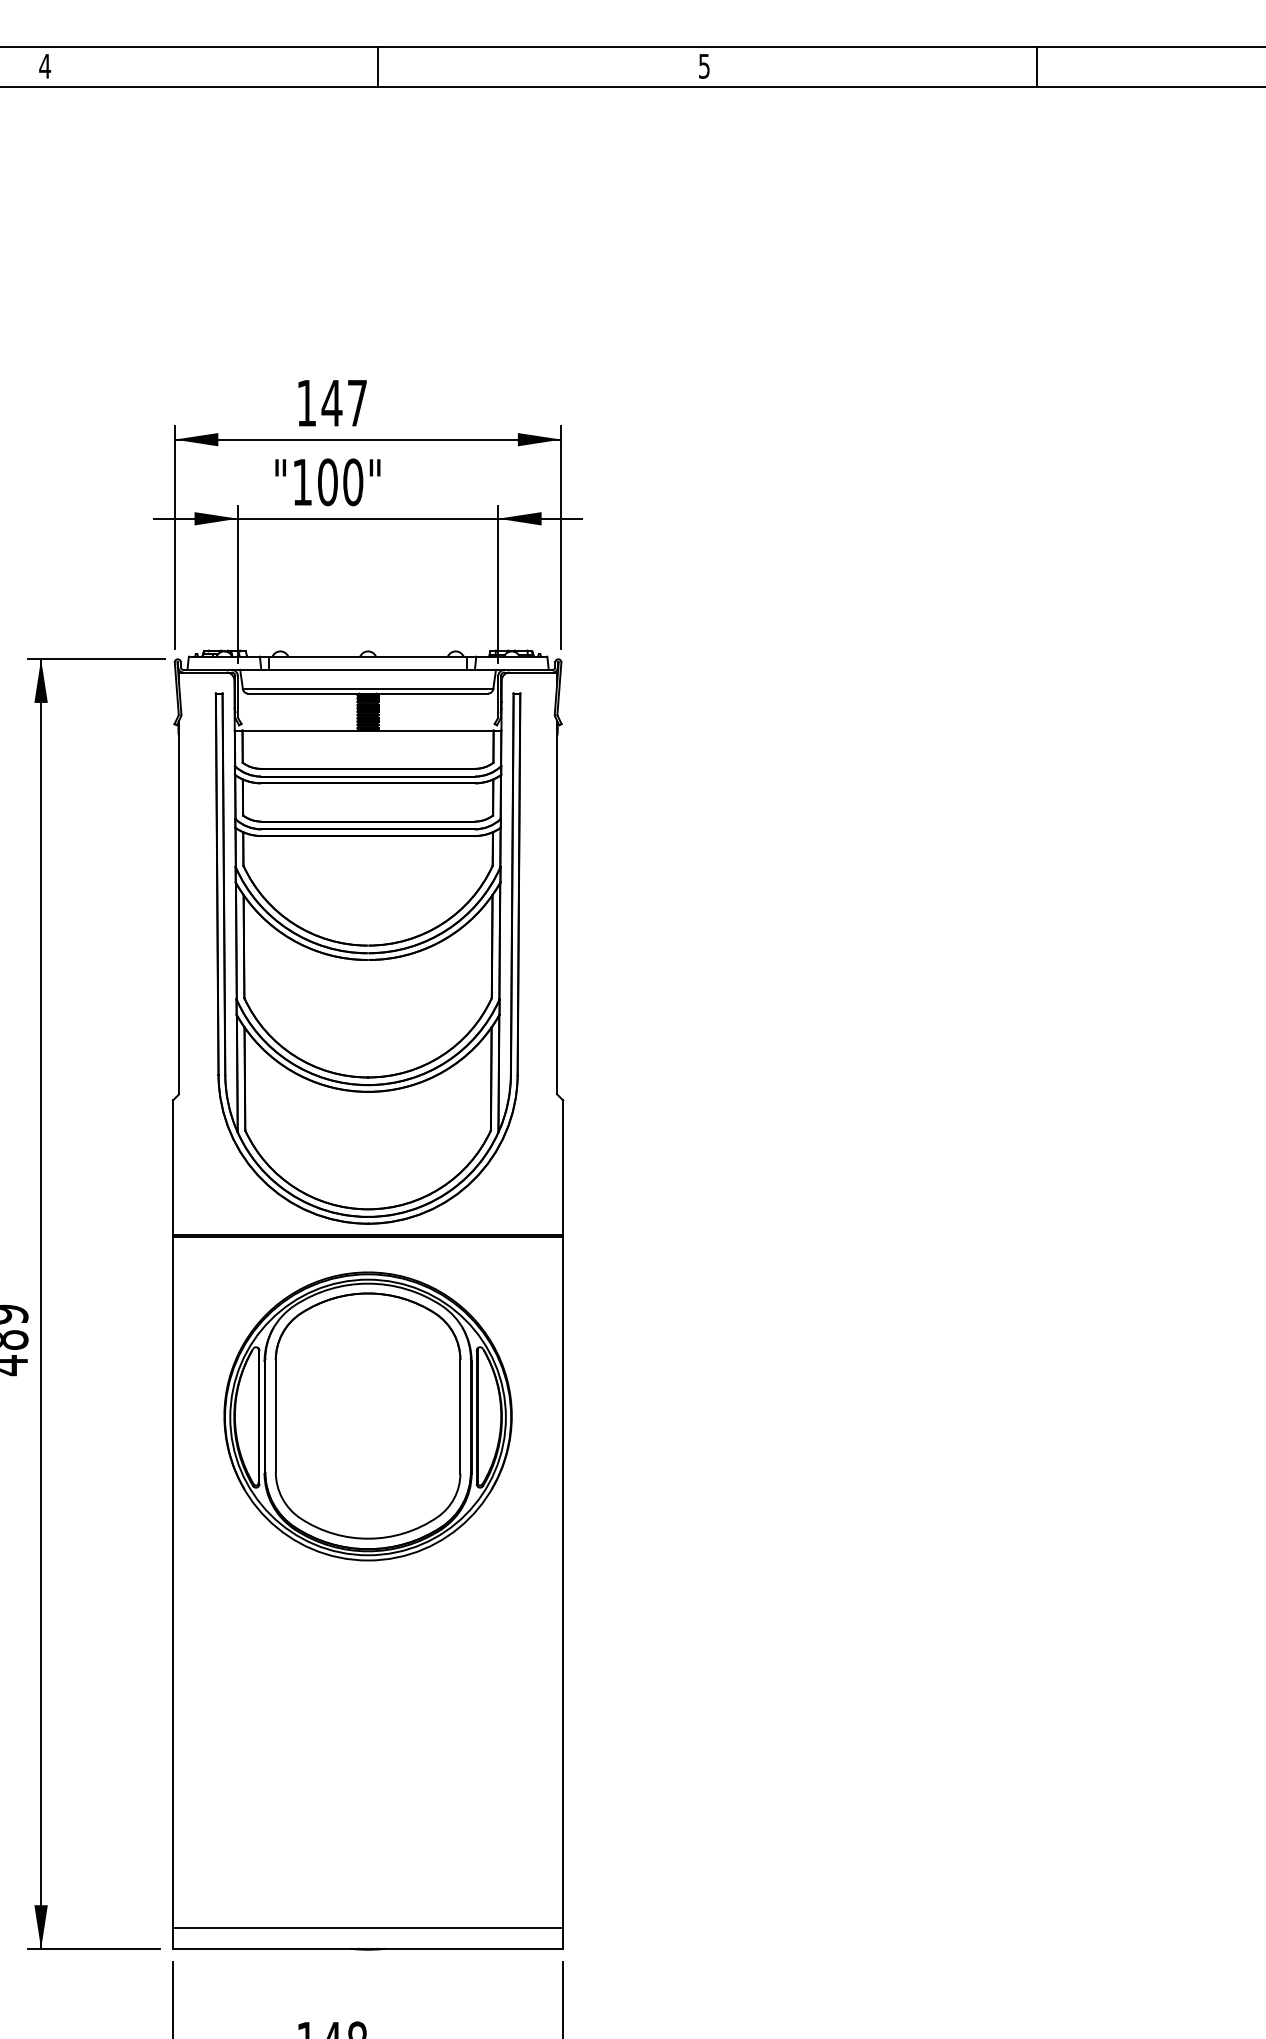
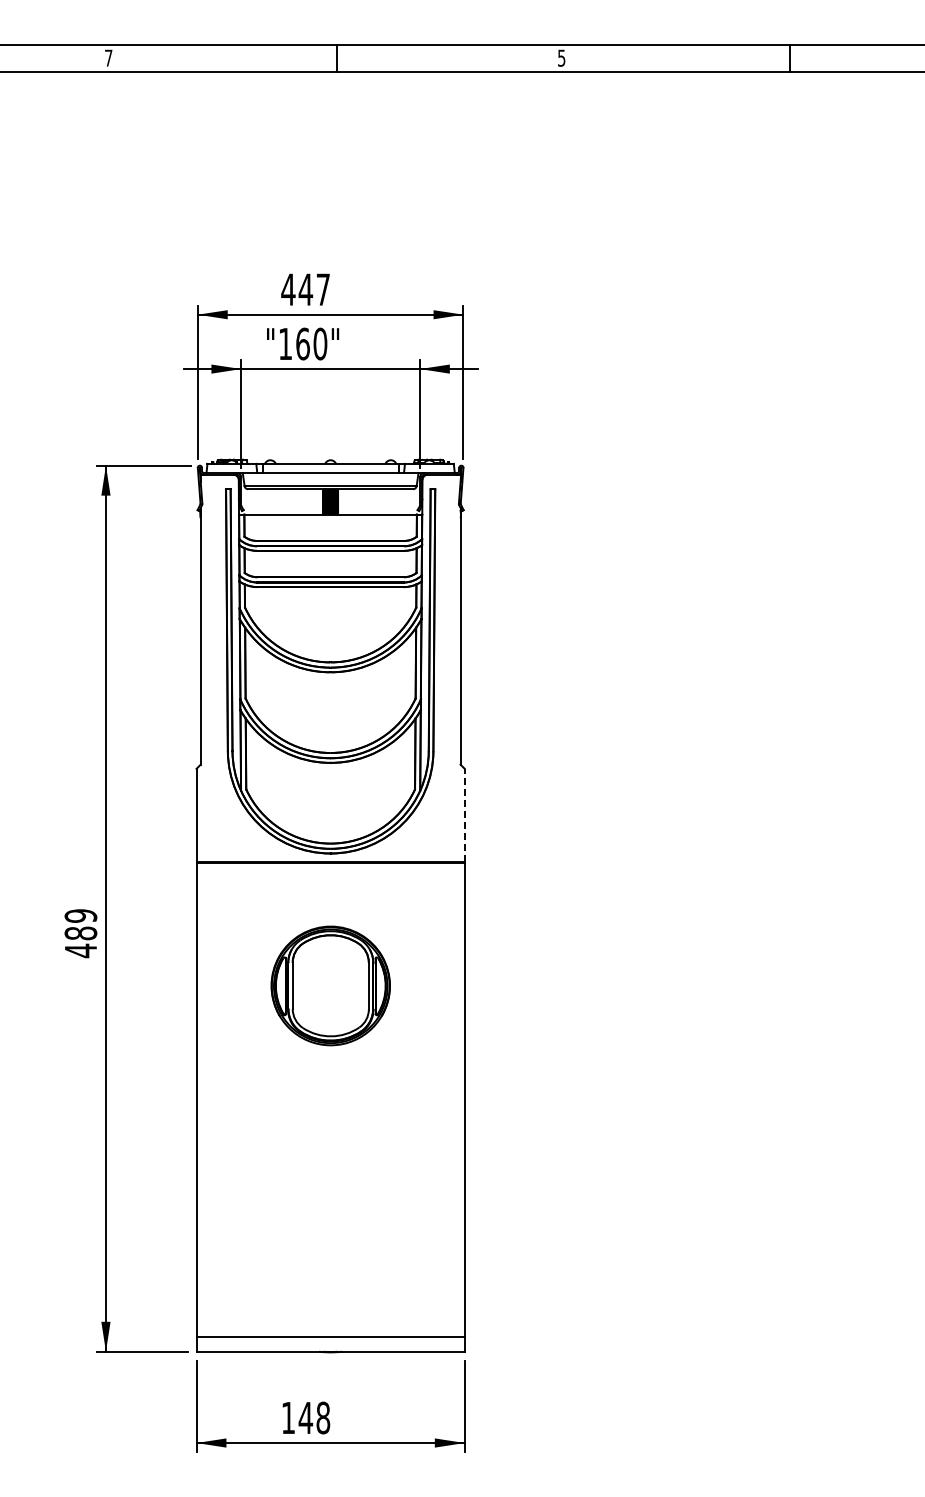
text: (44, 65) -> (108, 57), 4 -> 7
text: (306, 402) -> (288, 289), 147 -> 447
text: (327, 481) -> (302, 343), "100" -> "160"
line: (562, 1166) -> (464, 814), solid -> dashed
part: (367, 1415) -> (330, 985), size x0.6

